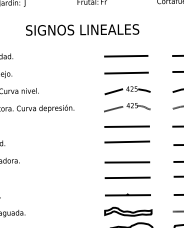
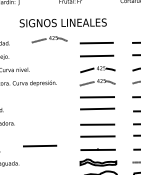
part: (64, 51) -> (49, 39), added
line: (52, 189) -> (40, 145), added

